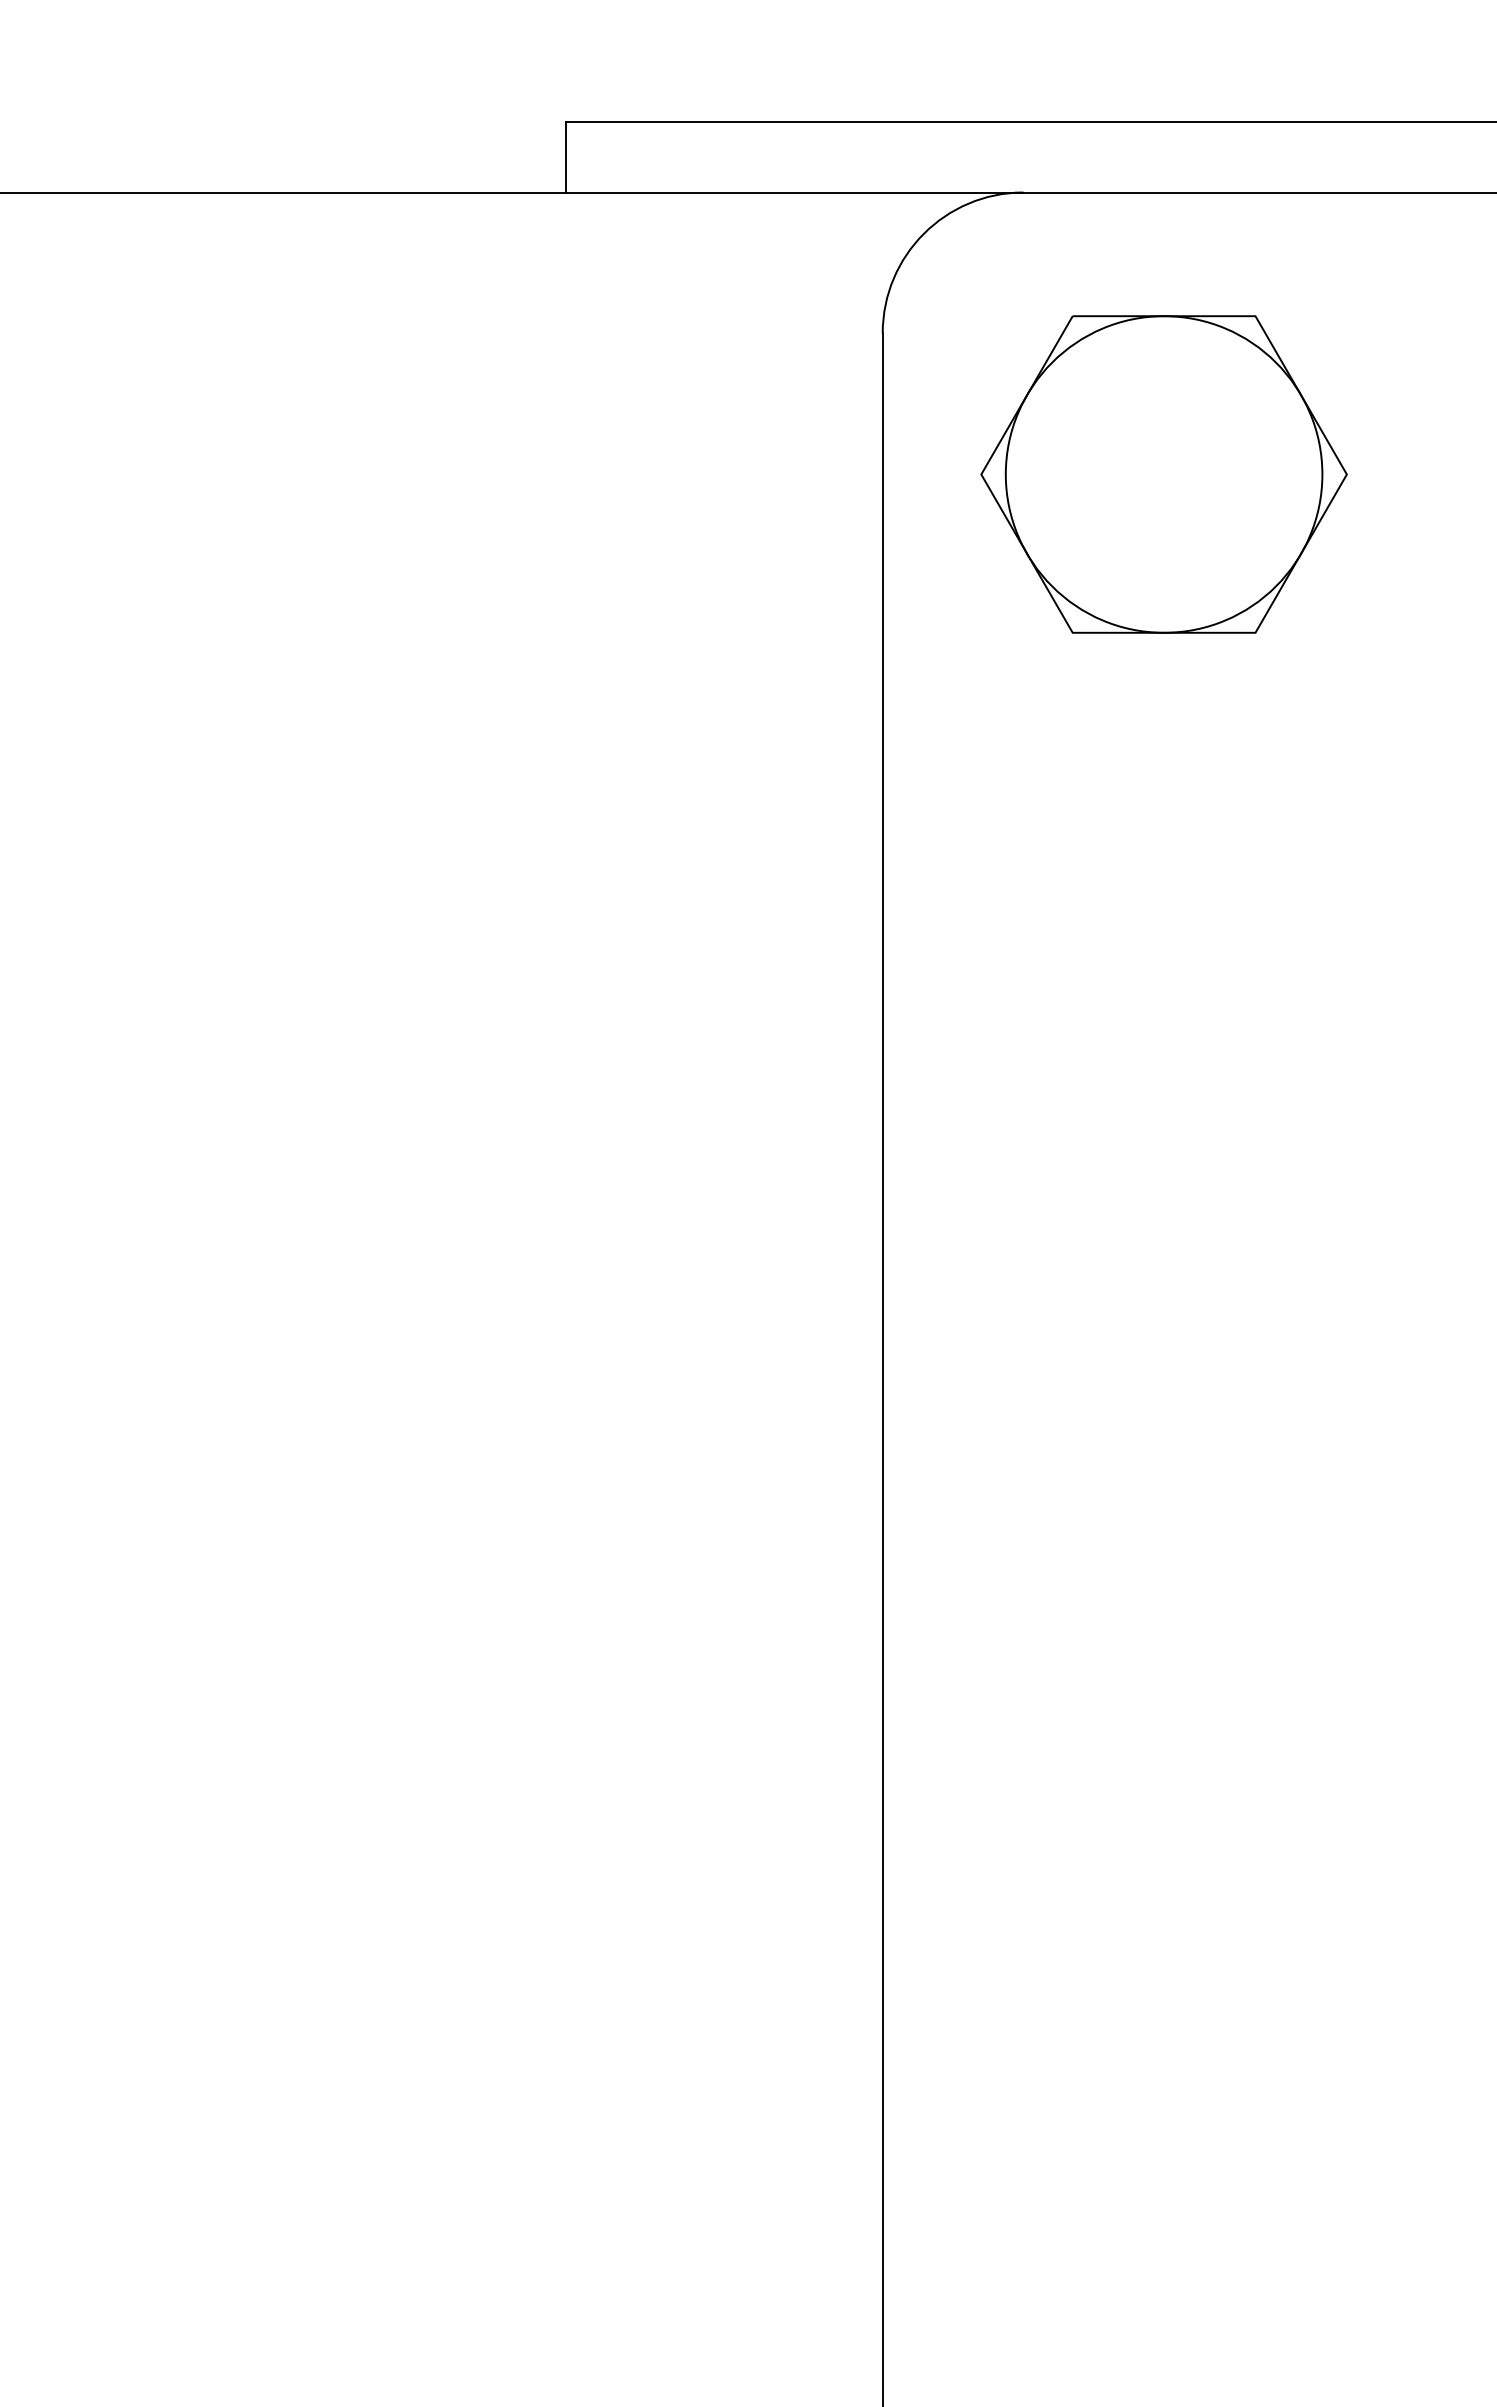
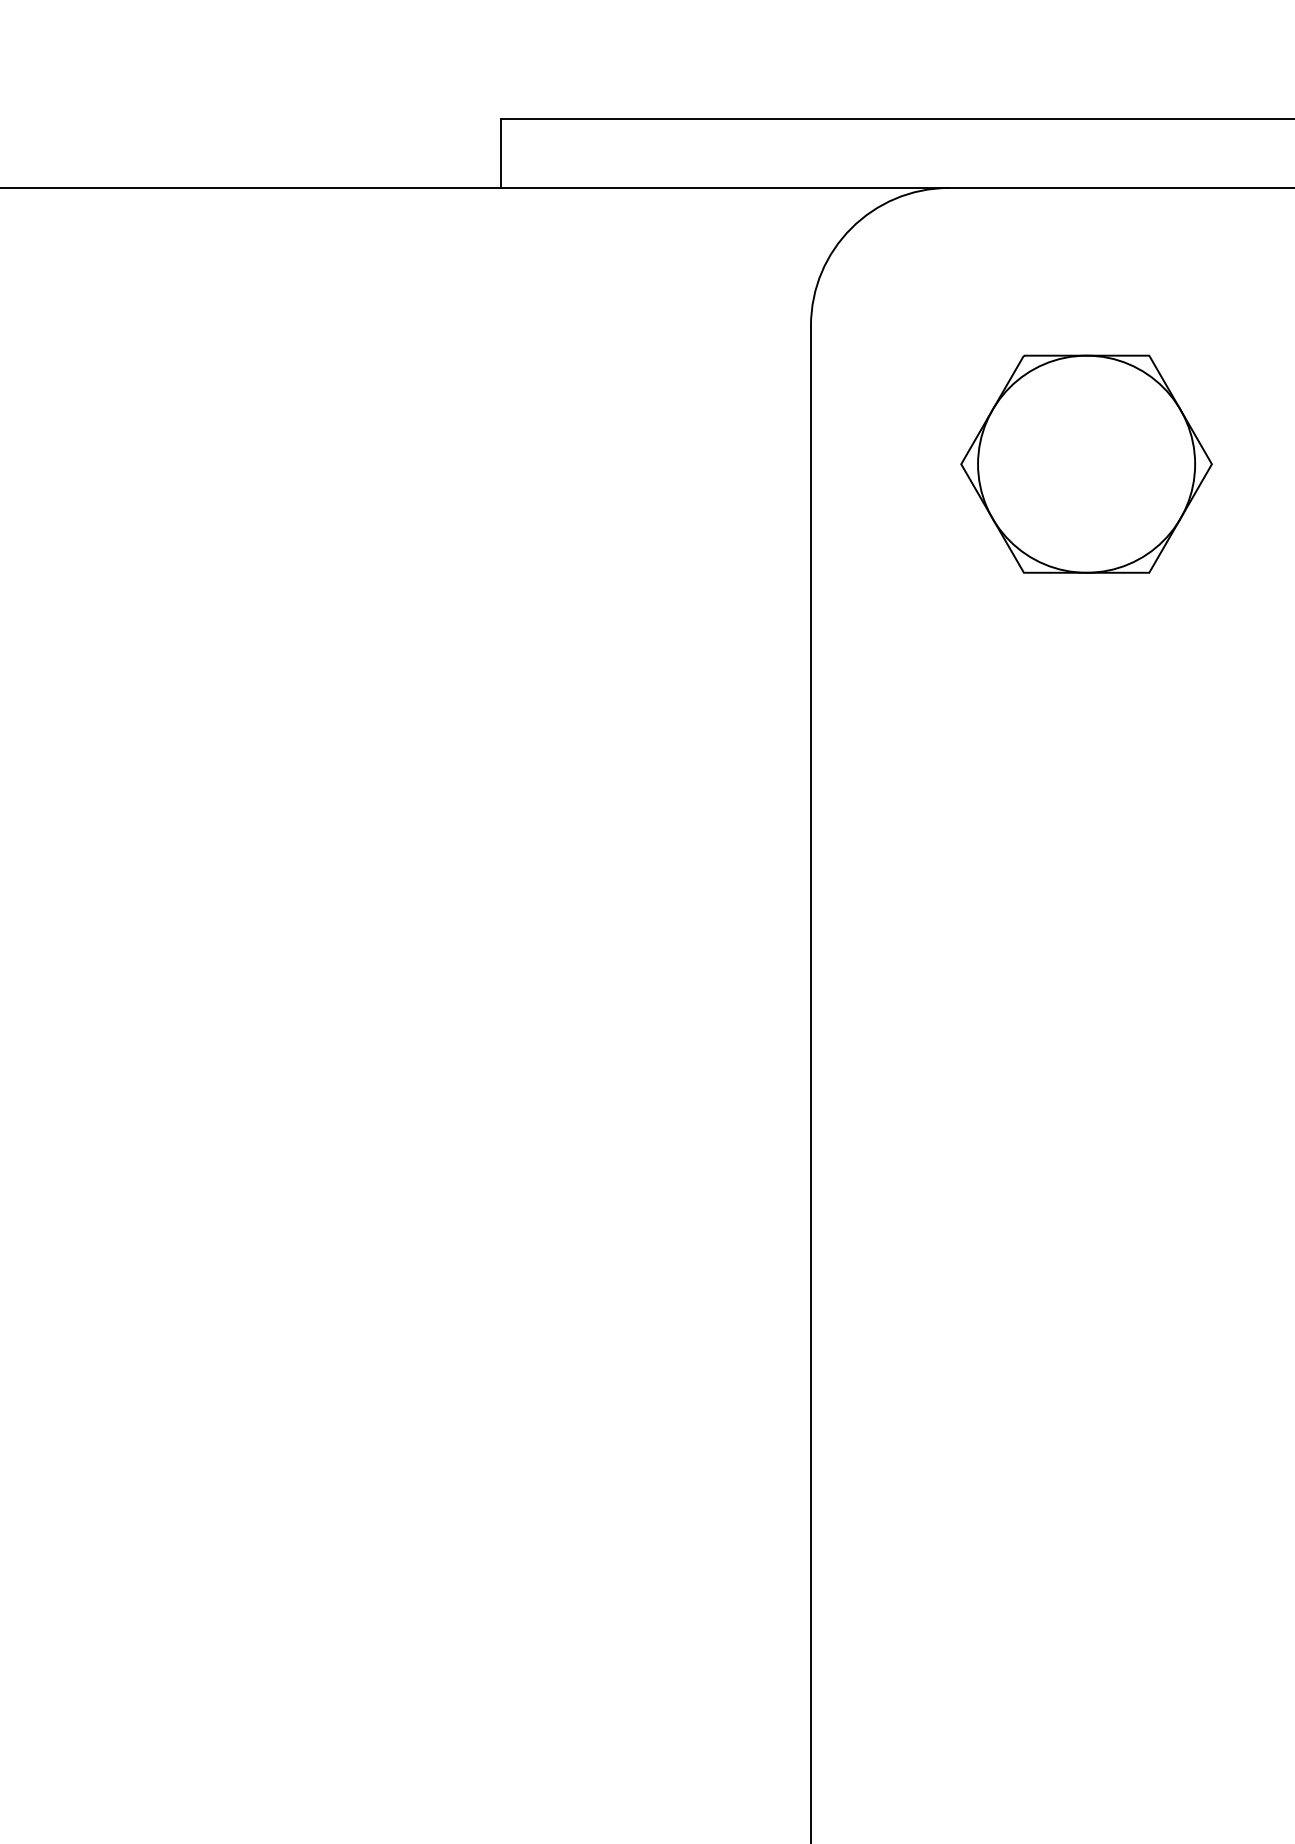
part: (1163, 474) -> (1086, 464), size x0.7

